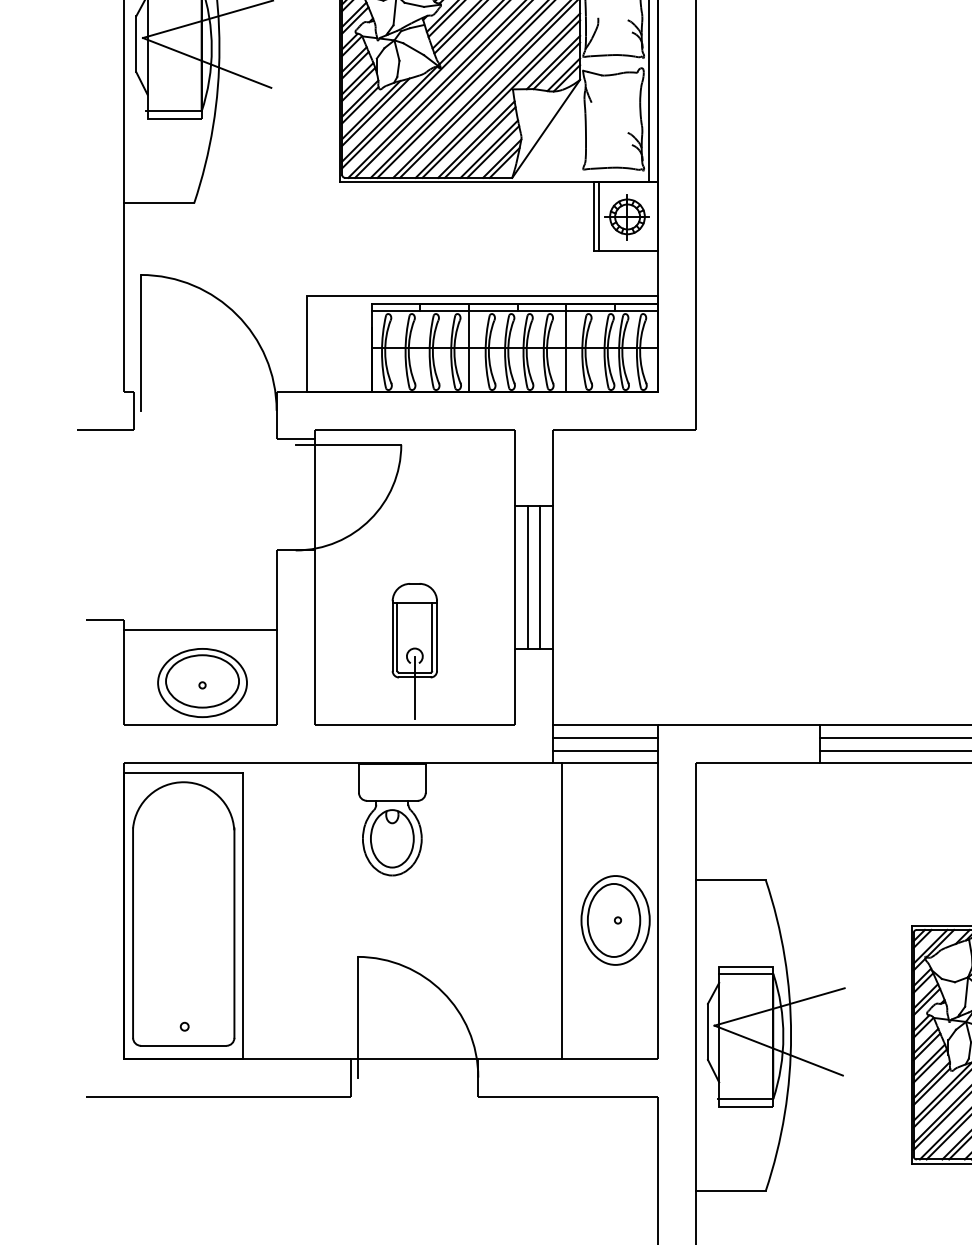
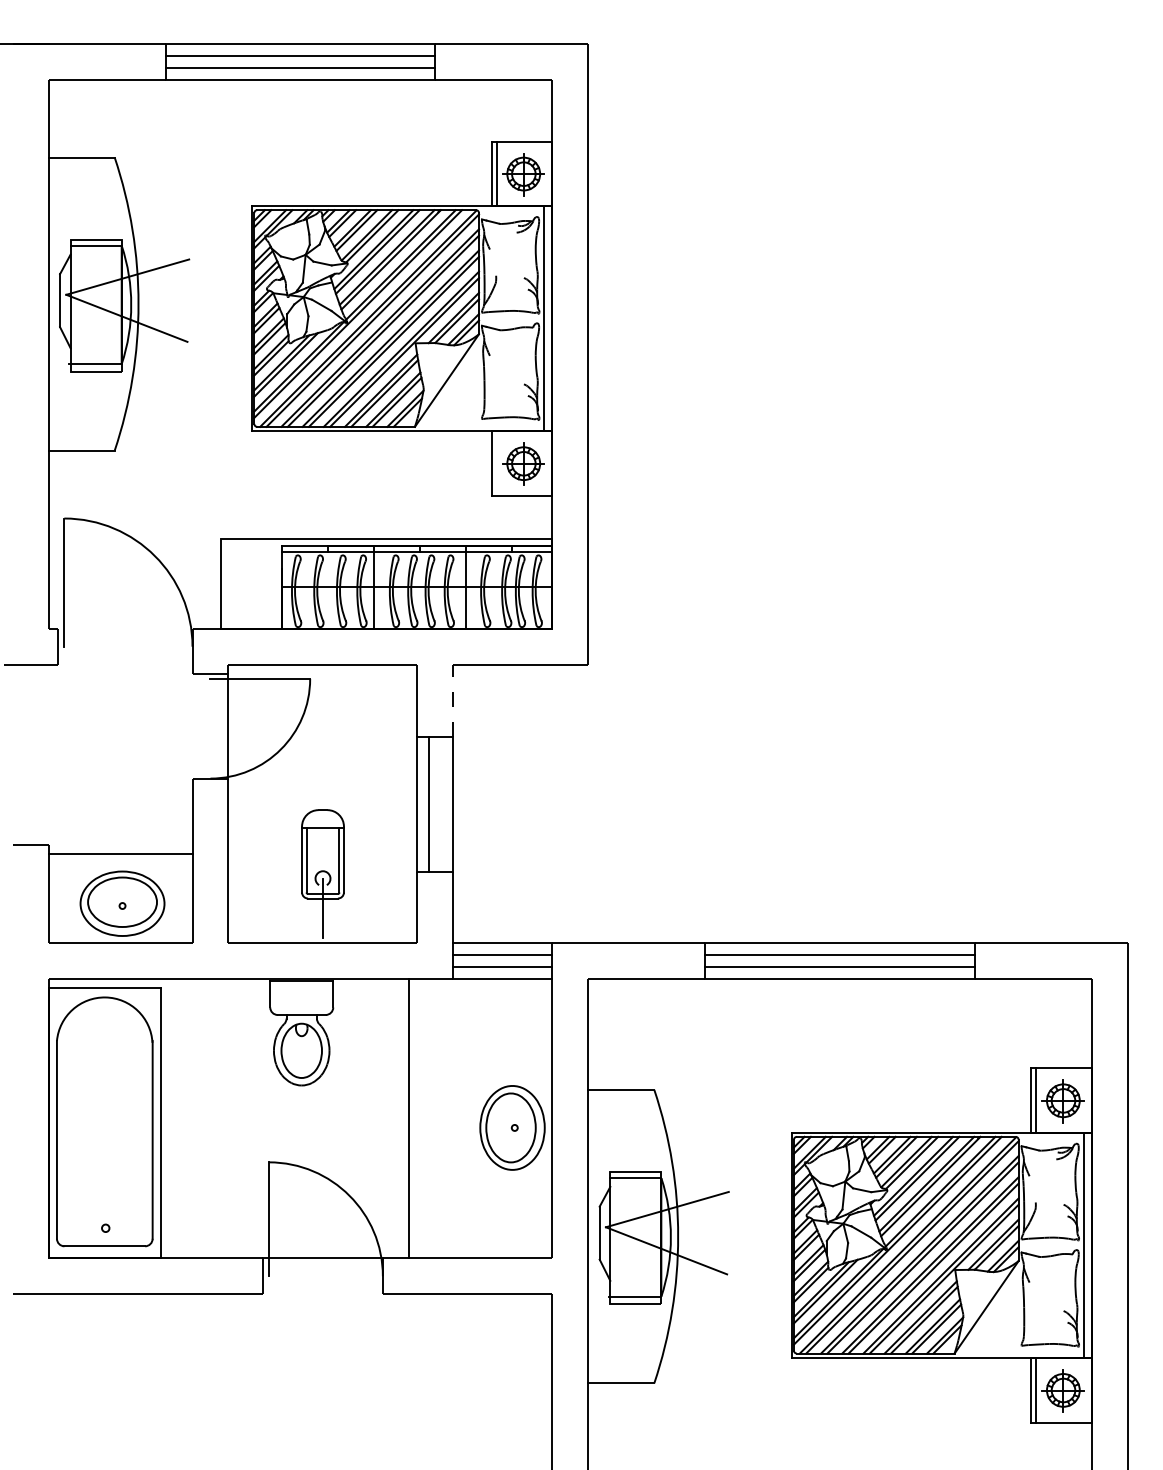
line: (598, 216) -> (496, 463), removed
line: (553, 467) -> (453, 700), solid -> dashed
line: (540, 576) -> (441, 803), removed
line: (562, 910) -> (409, 1118), moved

